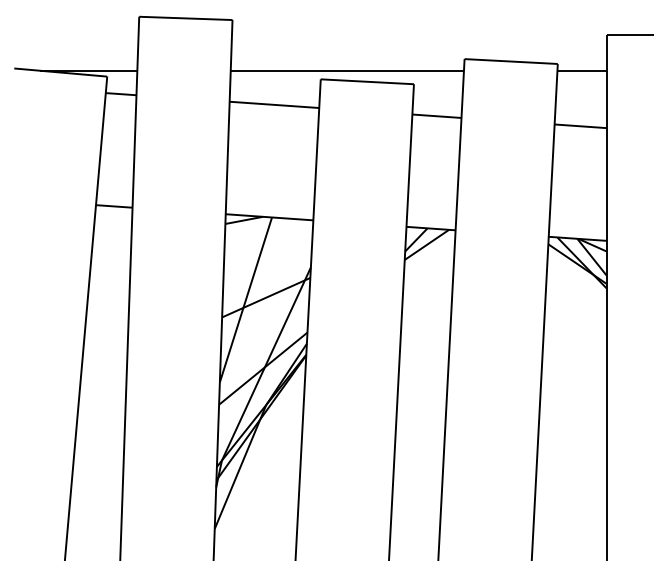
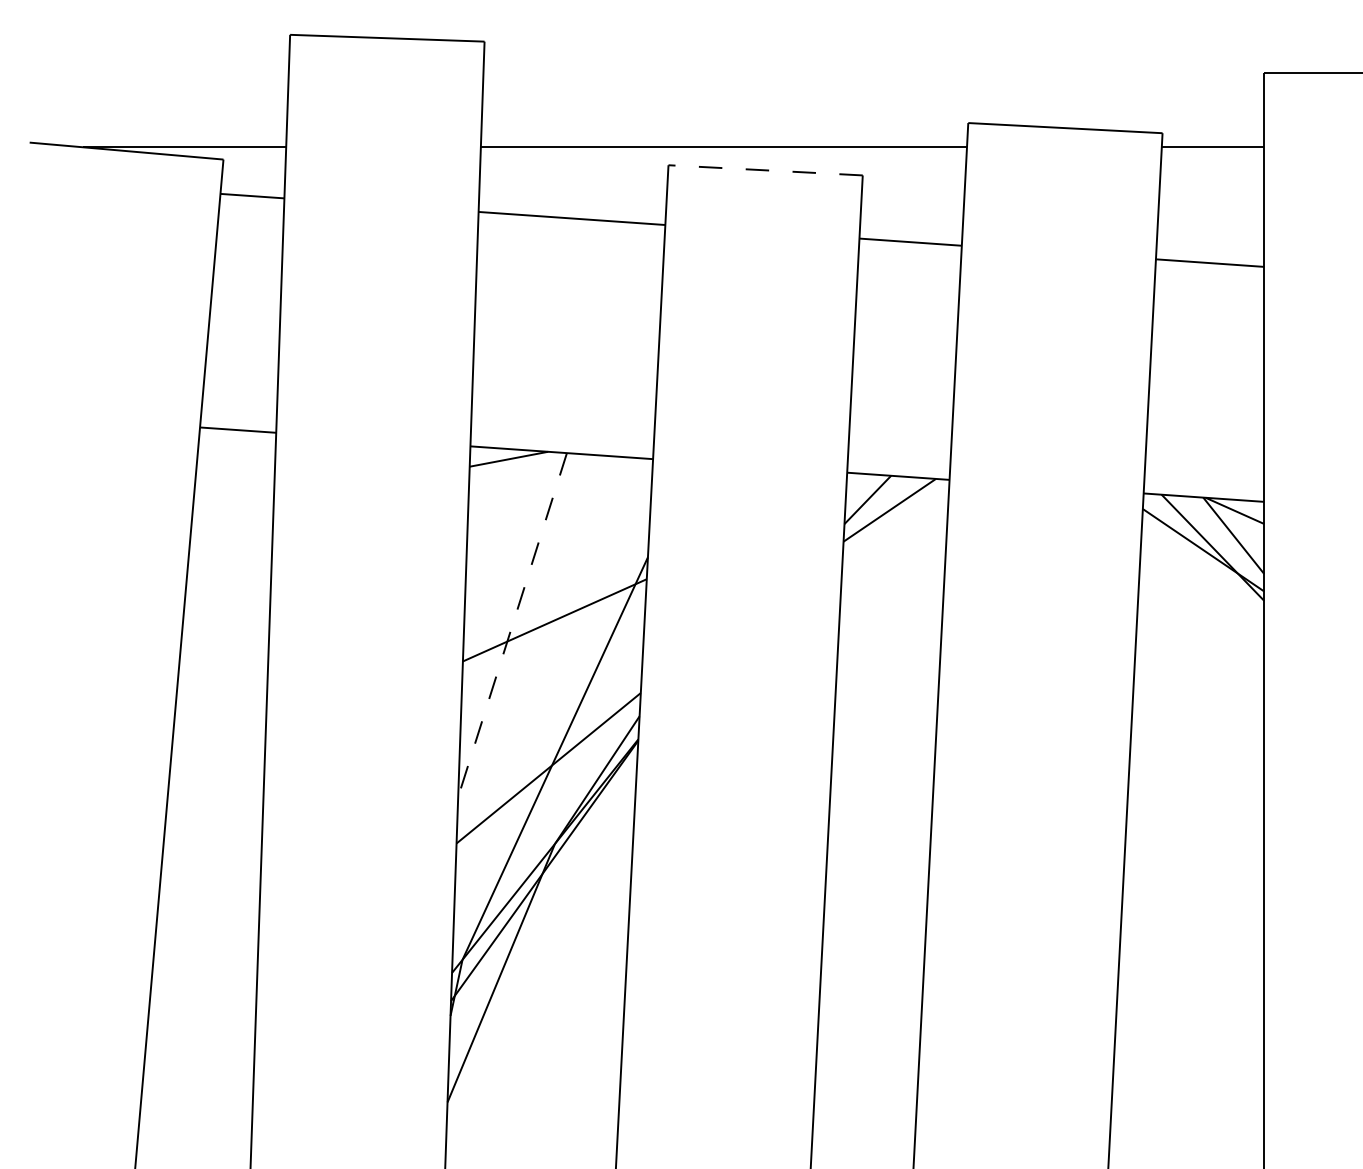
line: (367, 81) -> (765, 169), solid -> dashed
line: (245, 299) -> (511, 624), solid -> dashed

